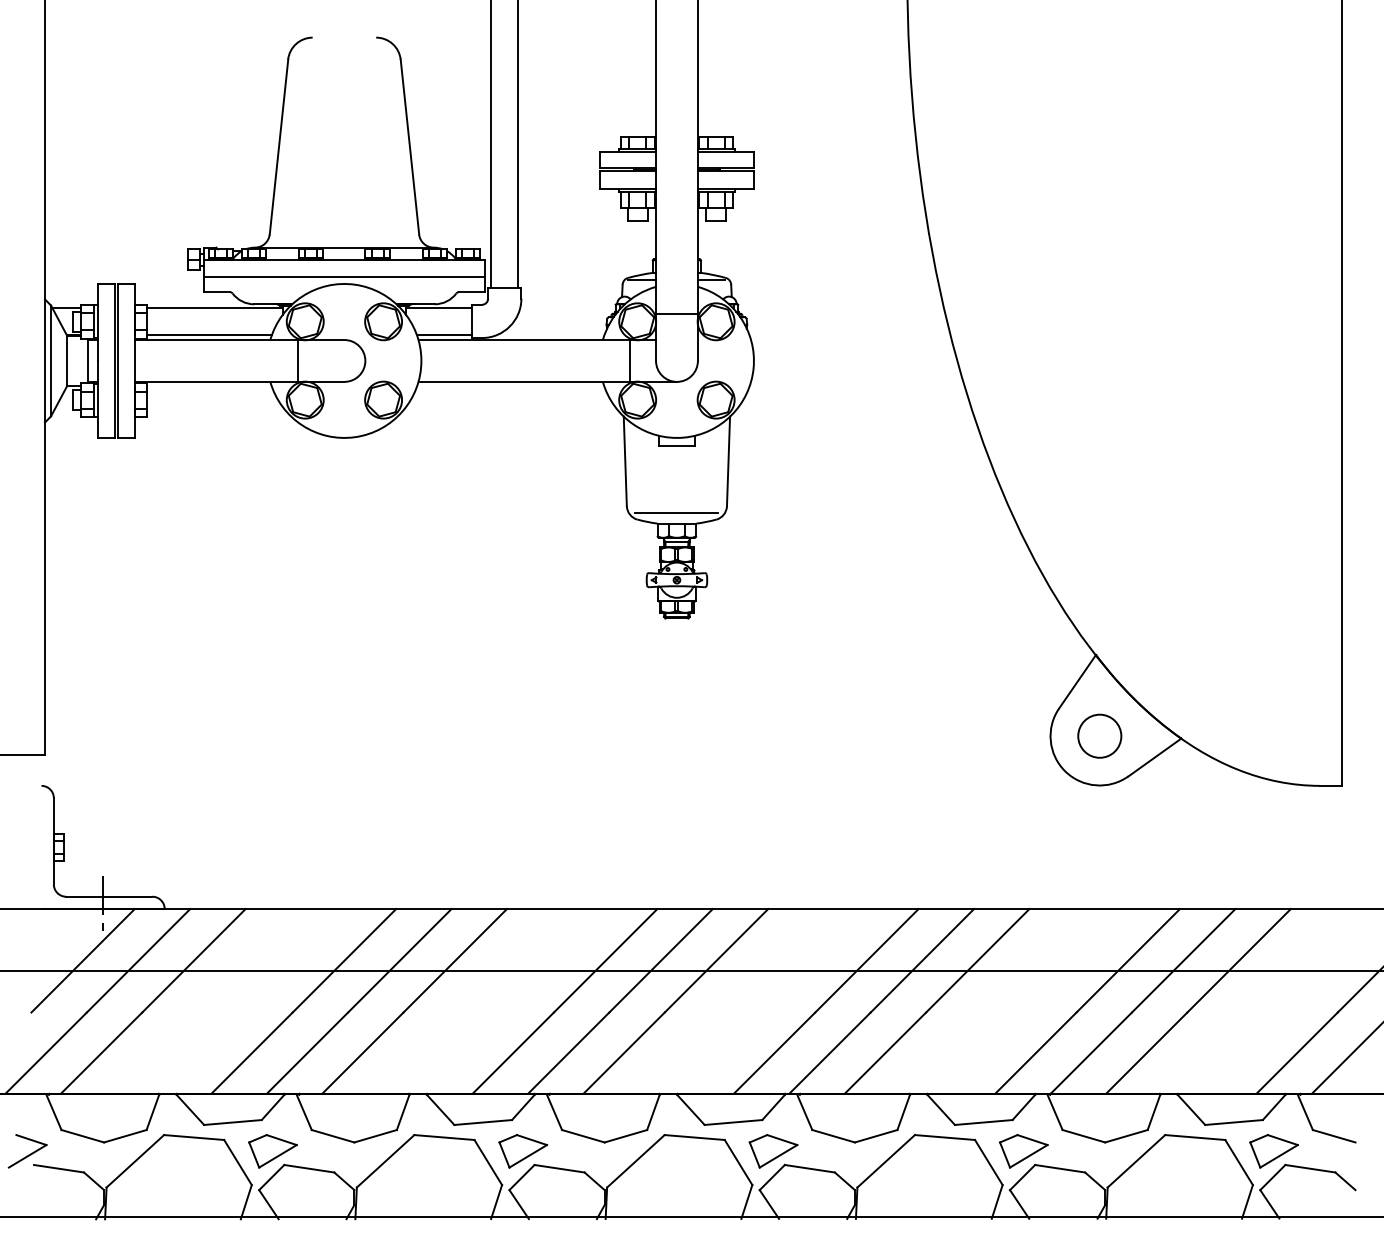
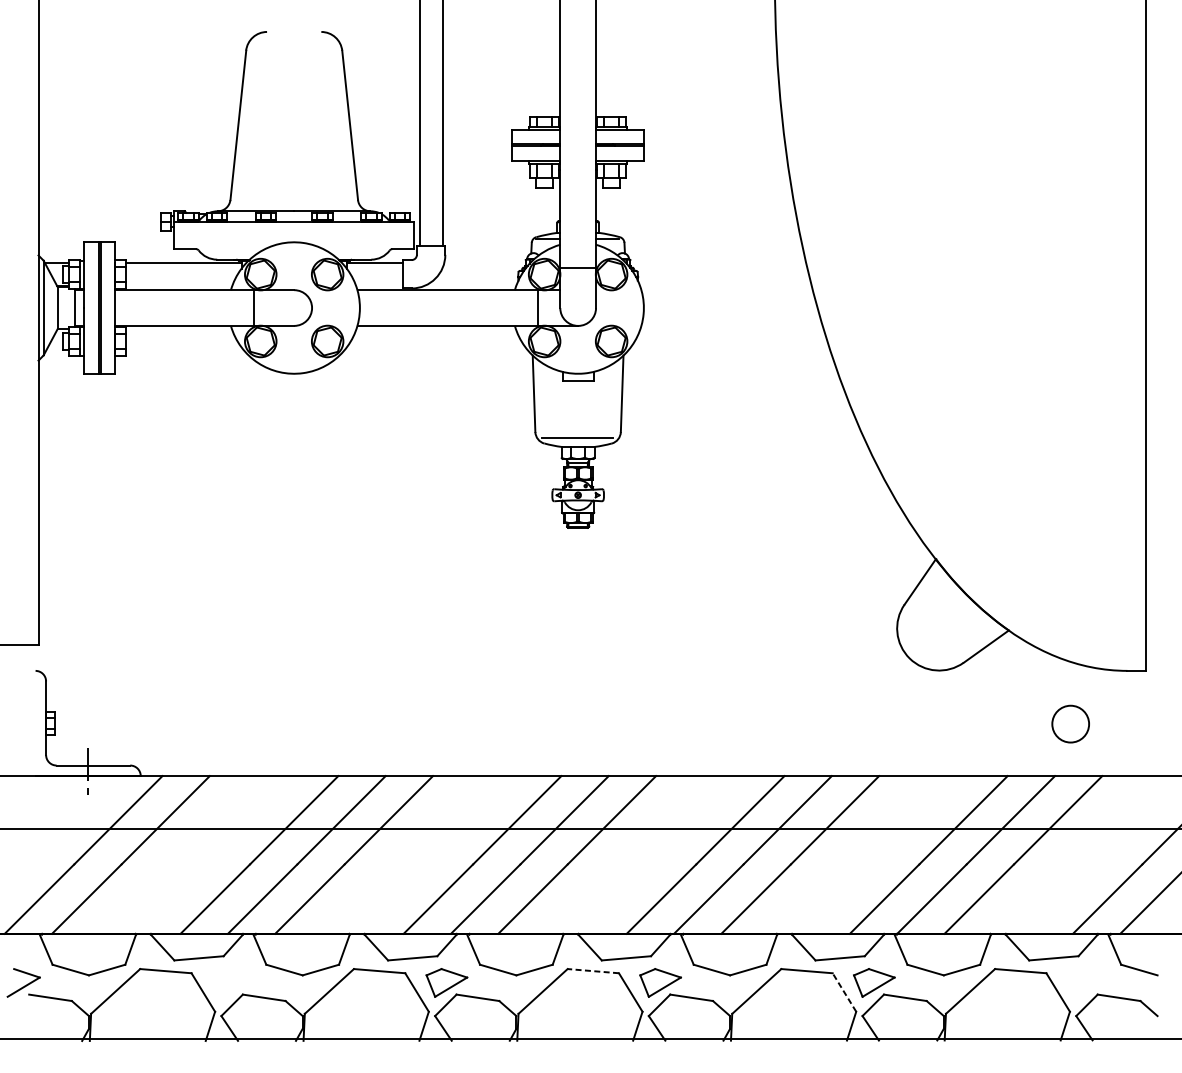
line: (344, 277) -> (294, 236), removed
line: (209, 334) -> (178, 285), removed
line: (443, 334) -> (378, 285), removed
circle: (1099, 735) -> (1070, 723), moved
line: (82, 960) -> (70, 819), removed
line: (694, 1137) -> (593, 971), solid -> dashed
part: (272, 1151) -> (232, 983), removed
part: (1273, 1151) -> (1087, 983), removed
line: (988, 1162) -> (844, 992), solid -> dashed

